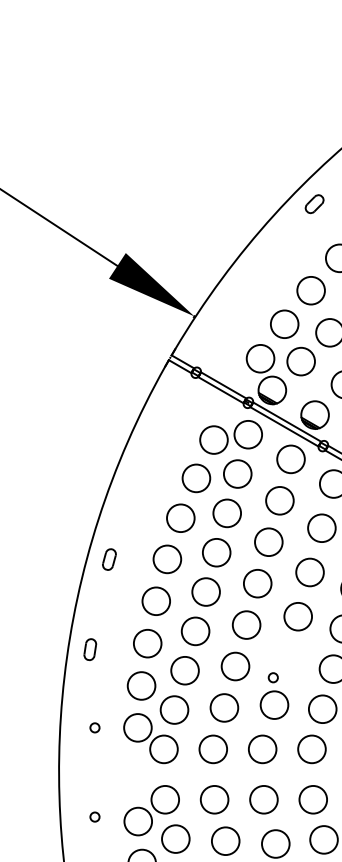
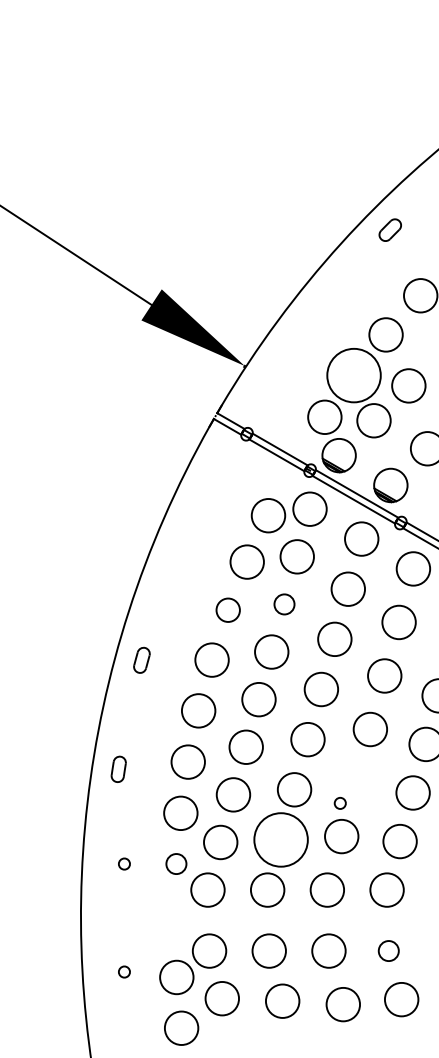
circle: (284, 324) -> (353, 375), size x1.6
circle: (227, 513) -> (284, 604), size x0.6
circle: (180, 517) -> (227, 609), size x0.7
circle: (223, 707) -> (280, 839), size x1.6
circle: (137, 727) -> (176, 863), size x0.6
circle: (313, 799) -> (388, 950), size x0.6

